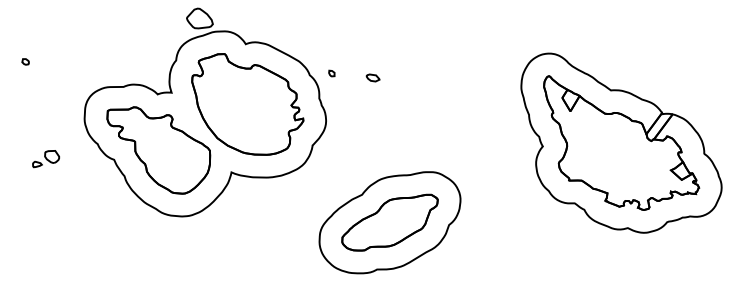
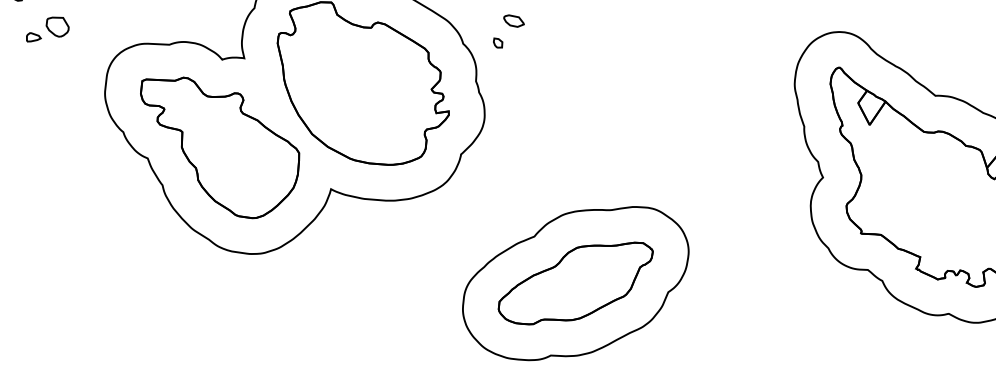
part: (372, 77) -> (513, 20), moved
part: (46, 159) -> (48, 30), moved

